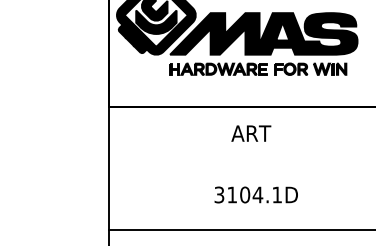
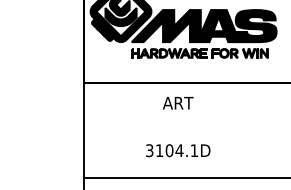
text: (251, 133) -> (178, 103), moved
text: (255, 194) -> (177, 150), moved

